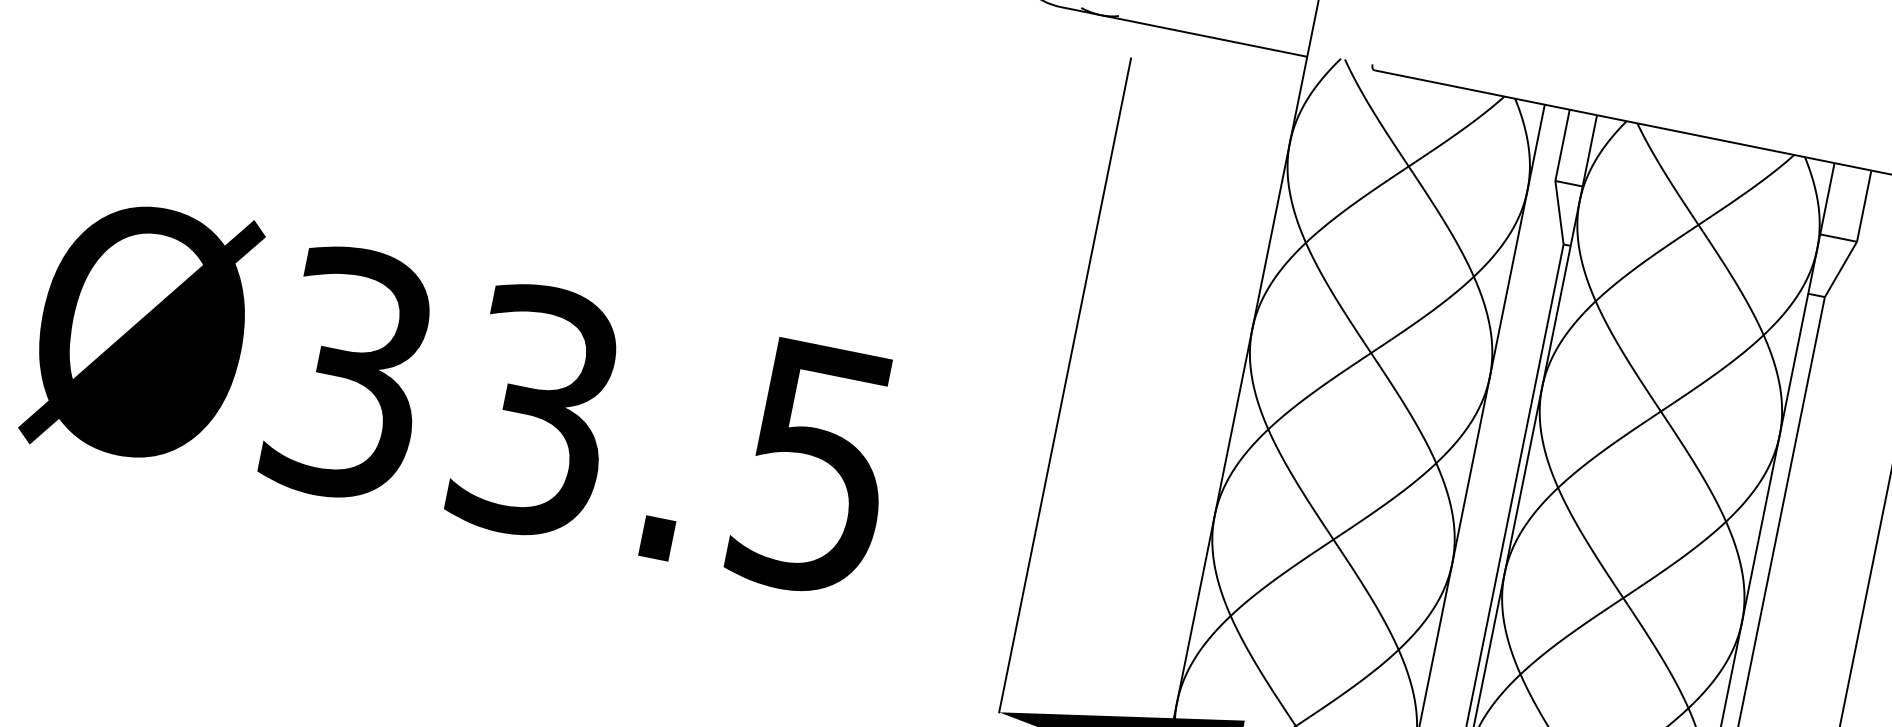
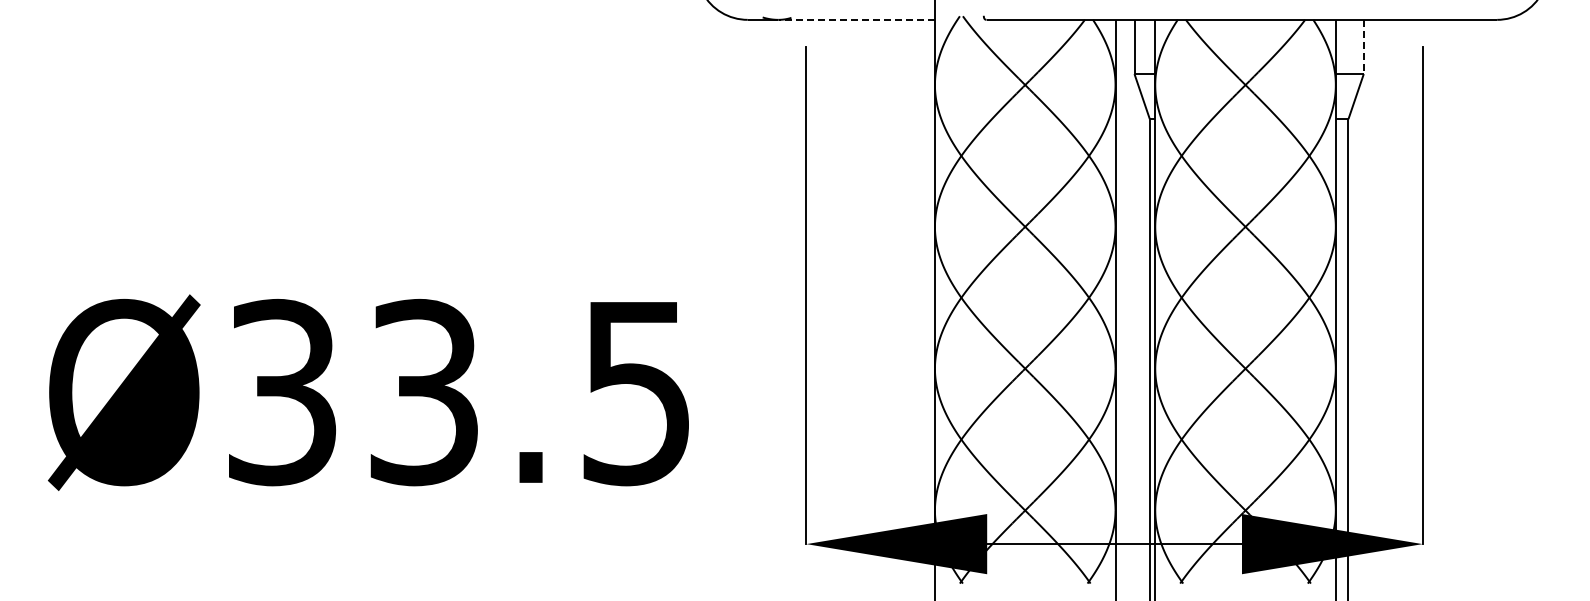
line: (1204, 35) -> (856, 19), solid -> dashed
line: (1863, 206) -> (1363, 47), solid -> dashed

